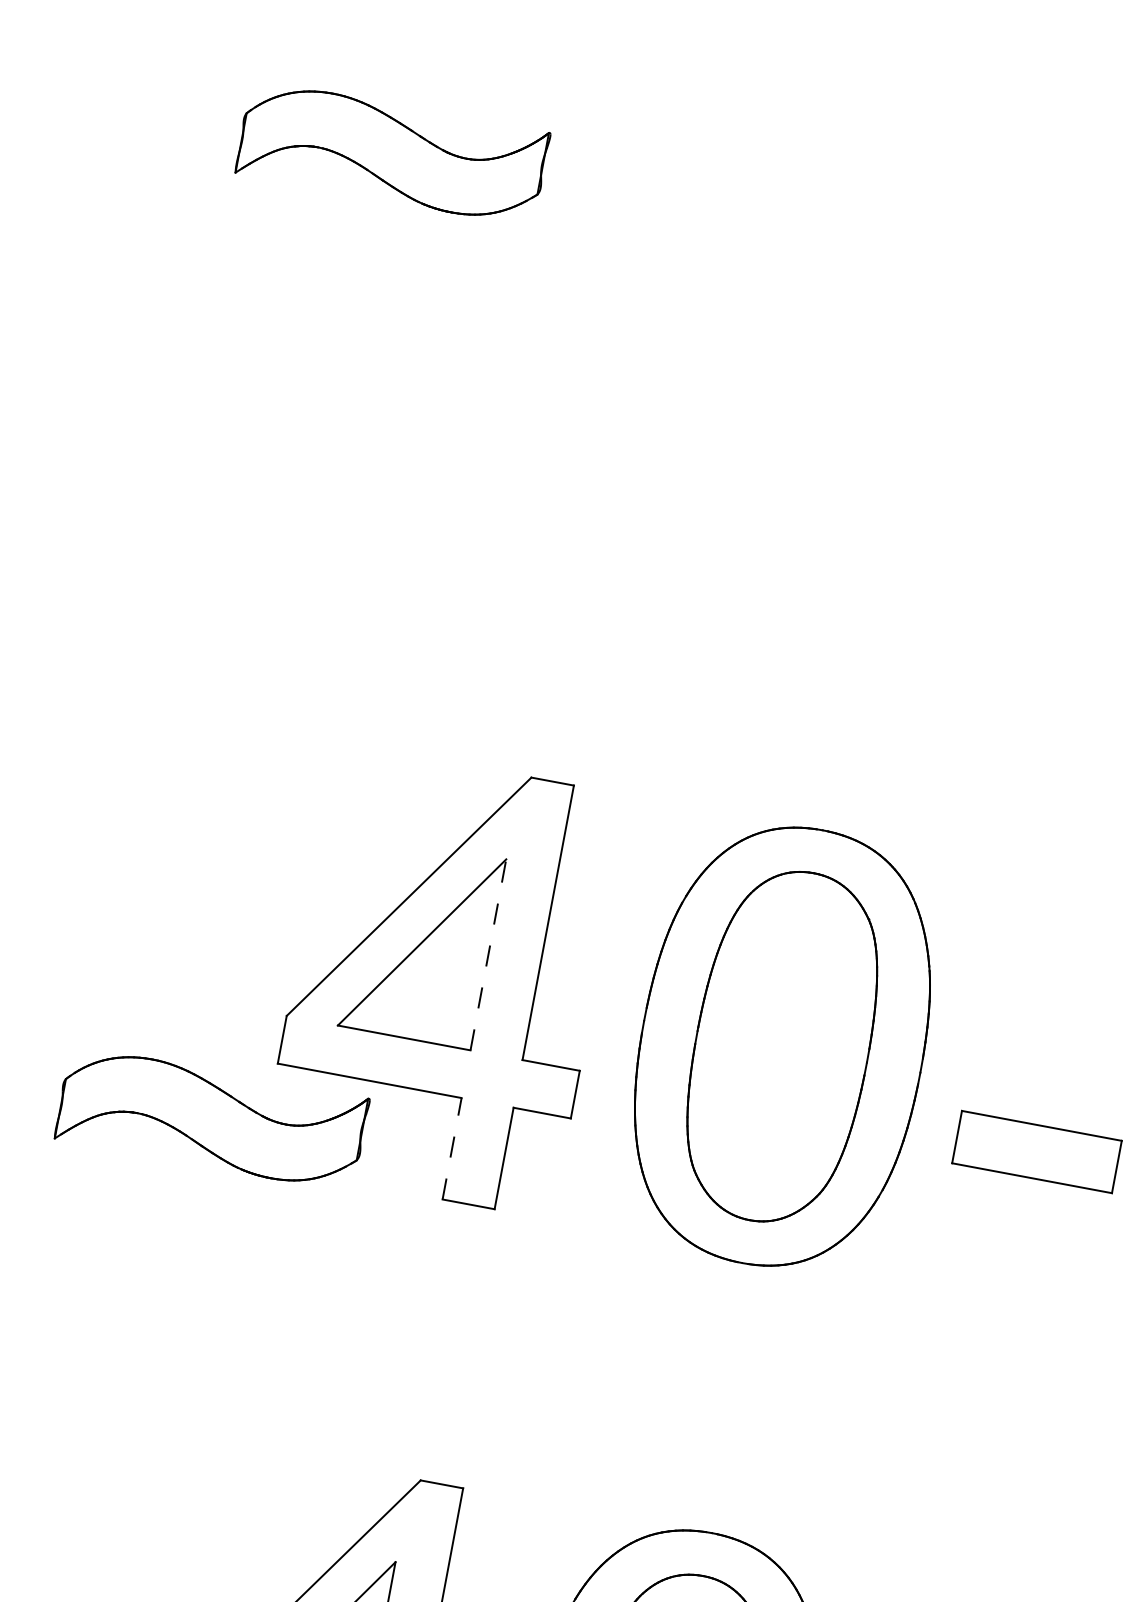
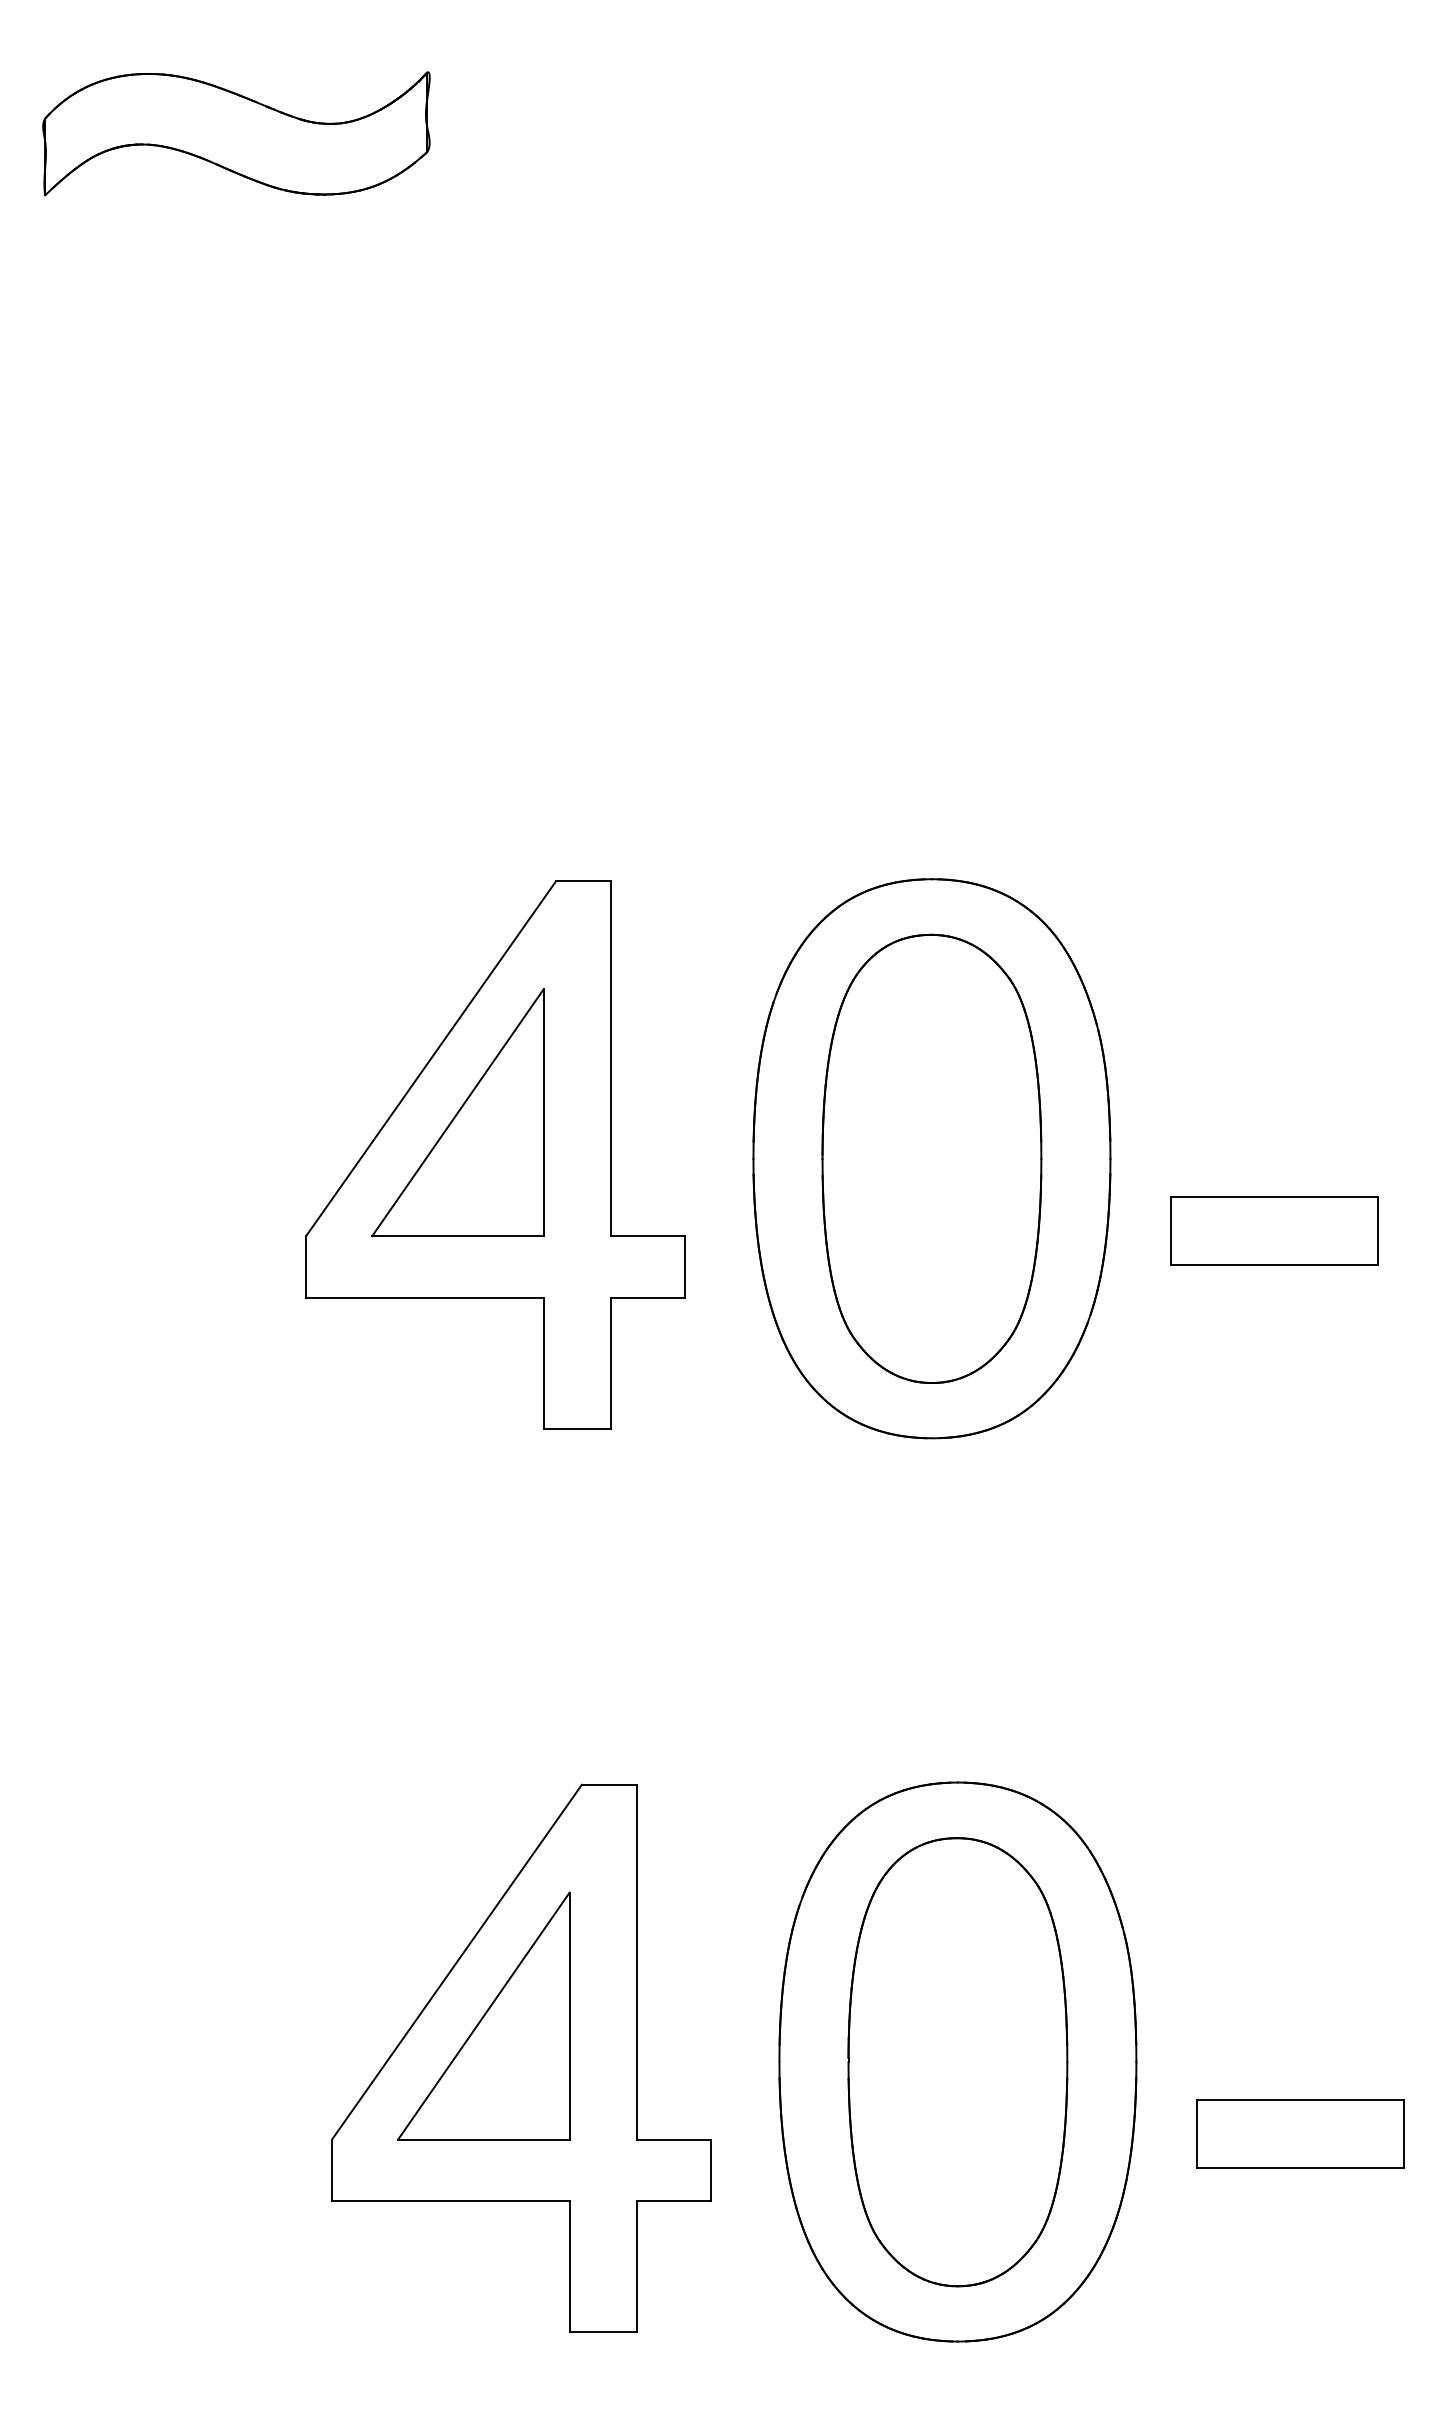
line: (488, 954) -> (543, 1112), dashed -> solid
part: (211, 1118) -> (236, 1381), removed
line: (452, 1148) -> (543, 1363), dashed -> solid

